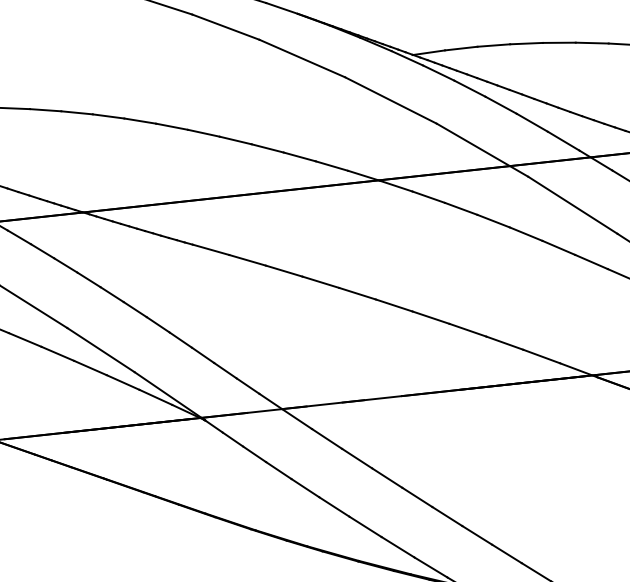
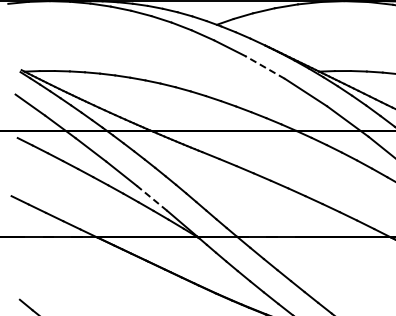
line: (302, 58) -> (265, 67), solid -> dashed
line: (101, 350) -> (152, 198), solid -> dashed

